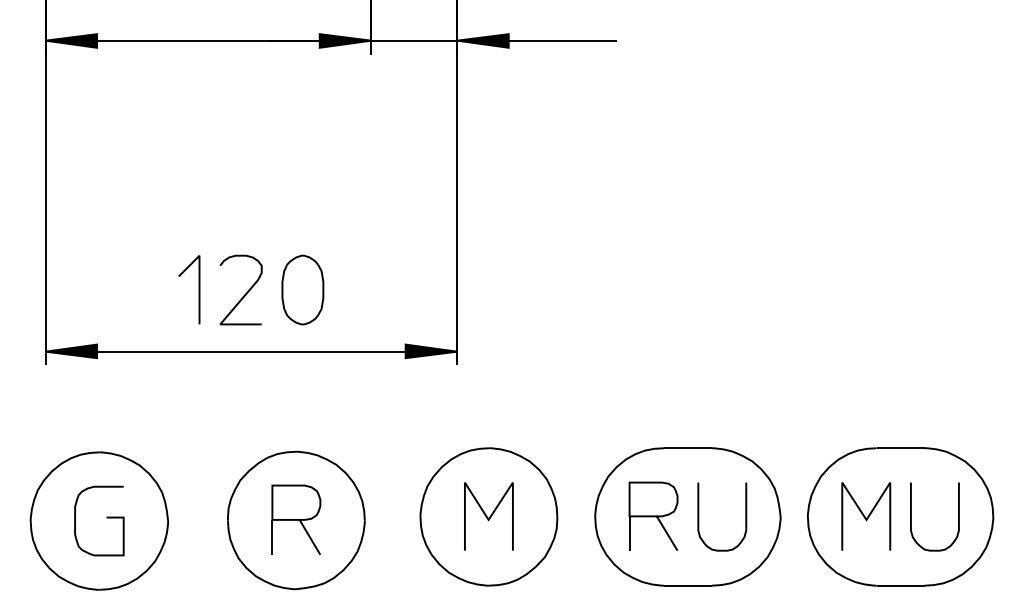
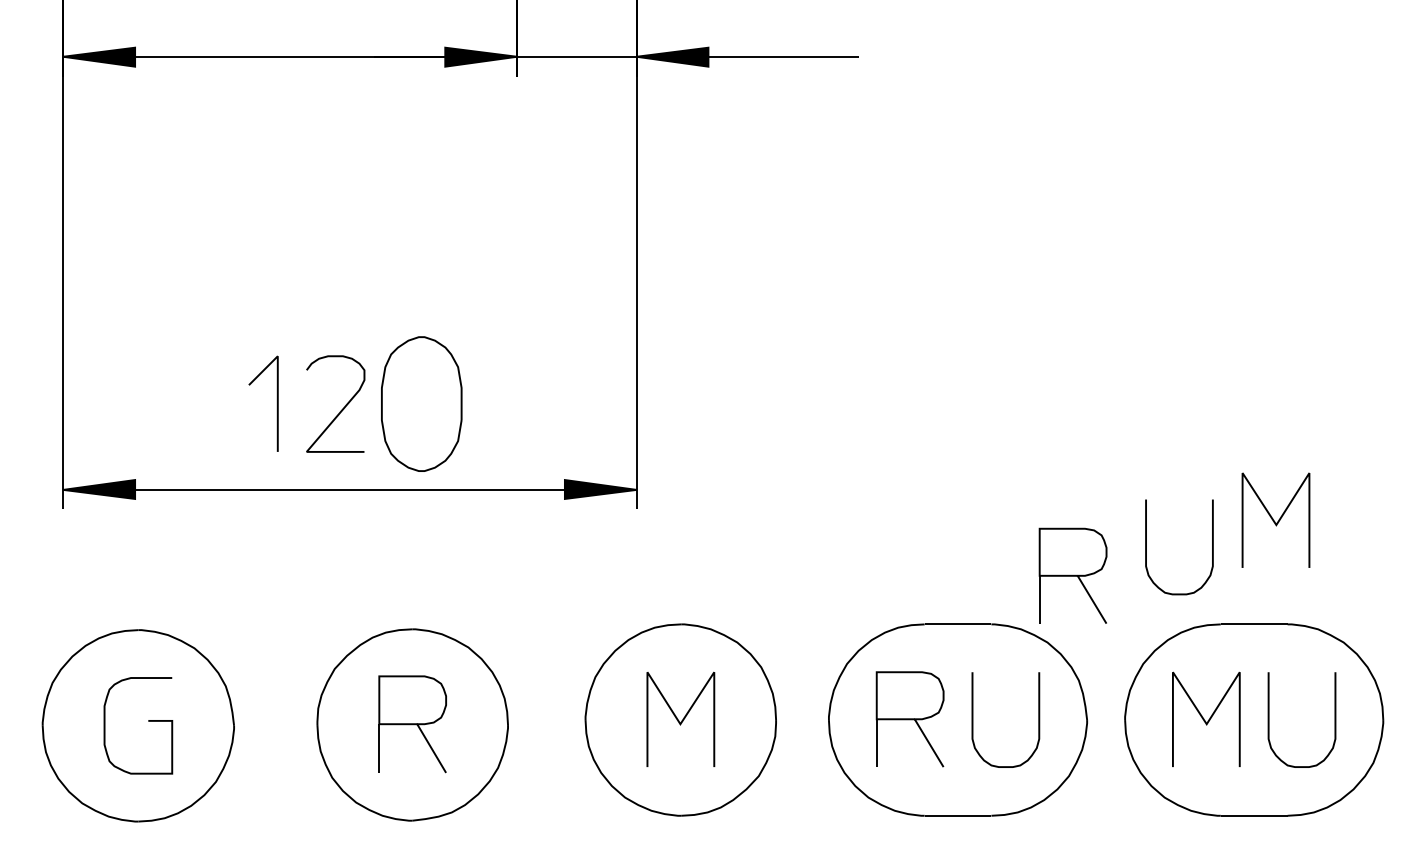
part: (302, 289) -> (421, 403), size x1.4
line: (915, 373) -> (1274, 520), added
curve: (823, 392) -> (1146, 546), added
part: (770, 412) -> (1073, 574), added

